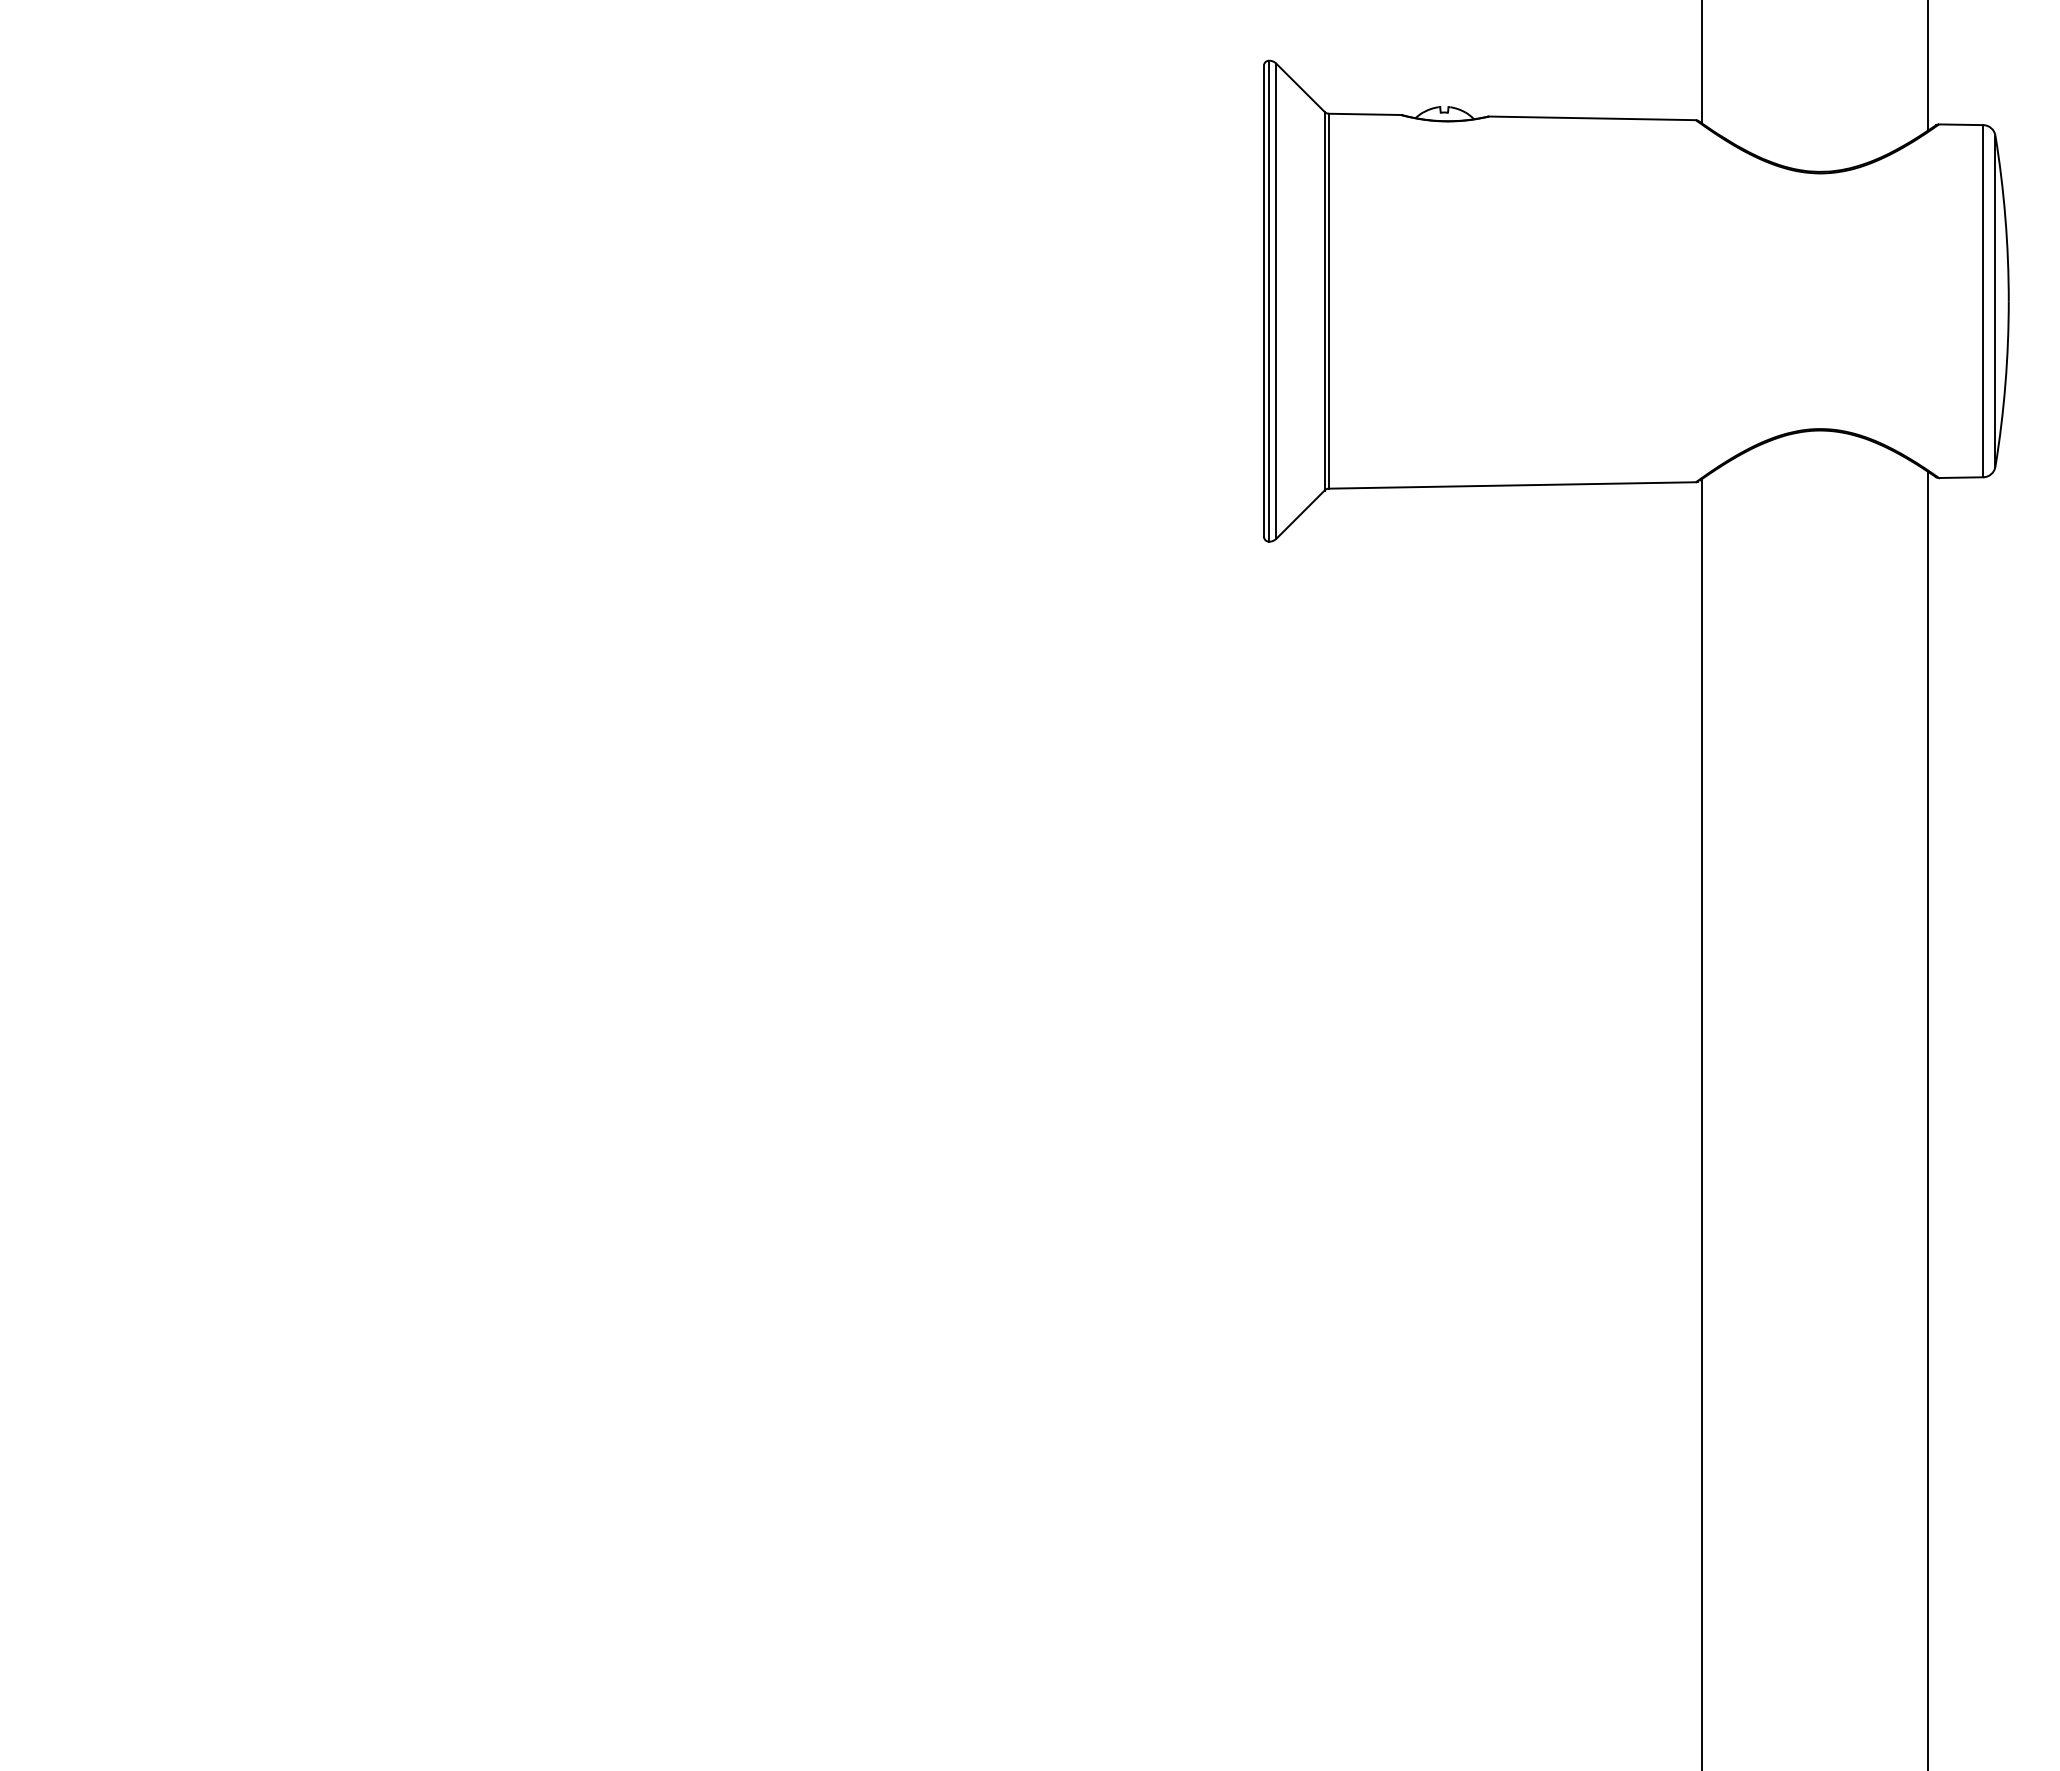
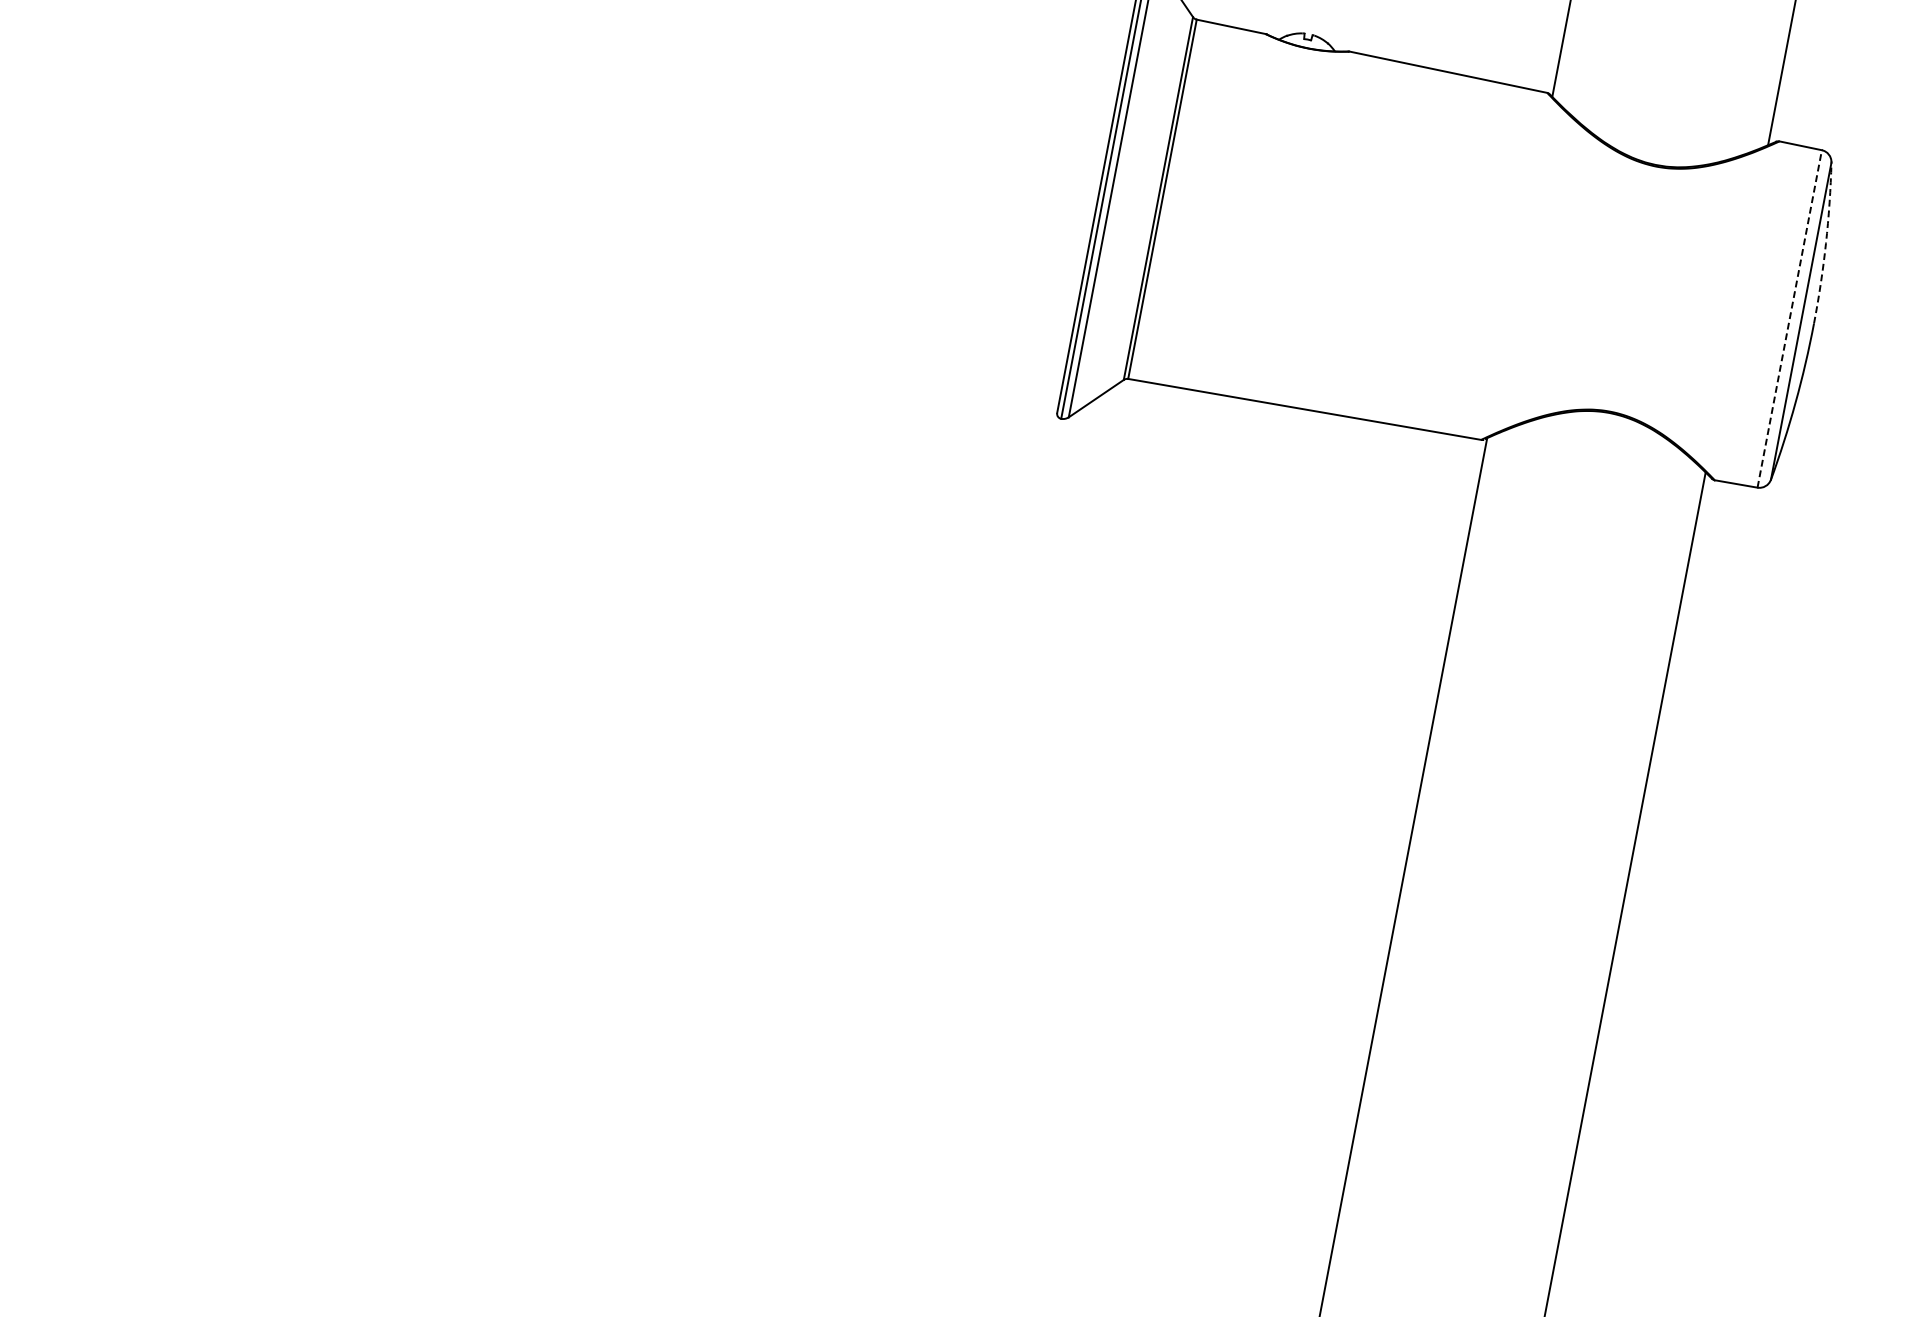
arc: (2005, 218) -> (1826, 243), solid -> dashed
line: (1983, 300) -> (1789, 318), solid -> dashed

